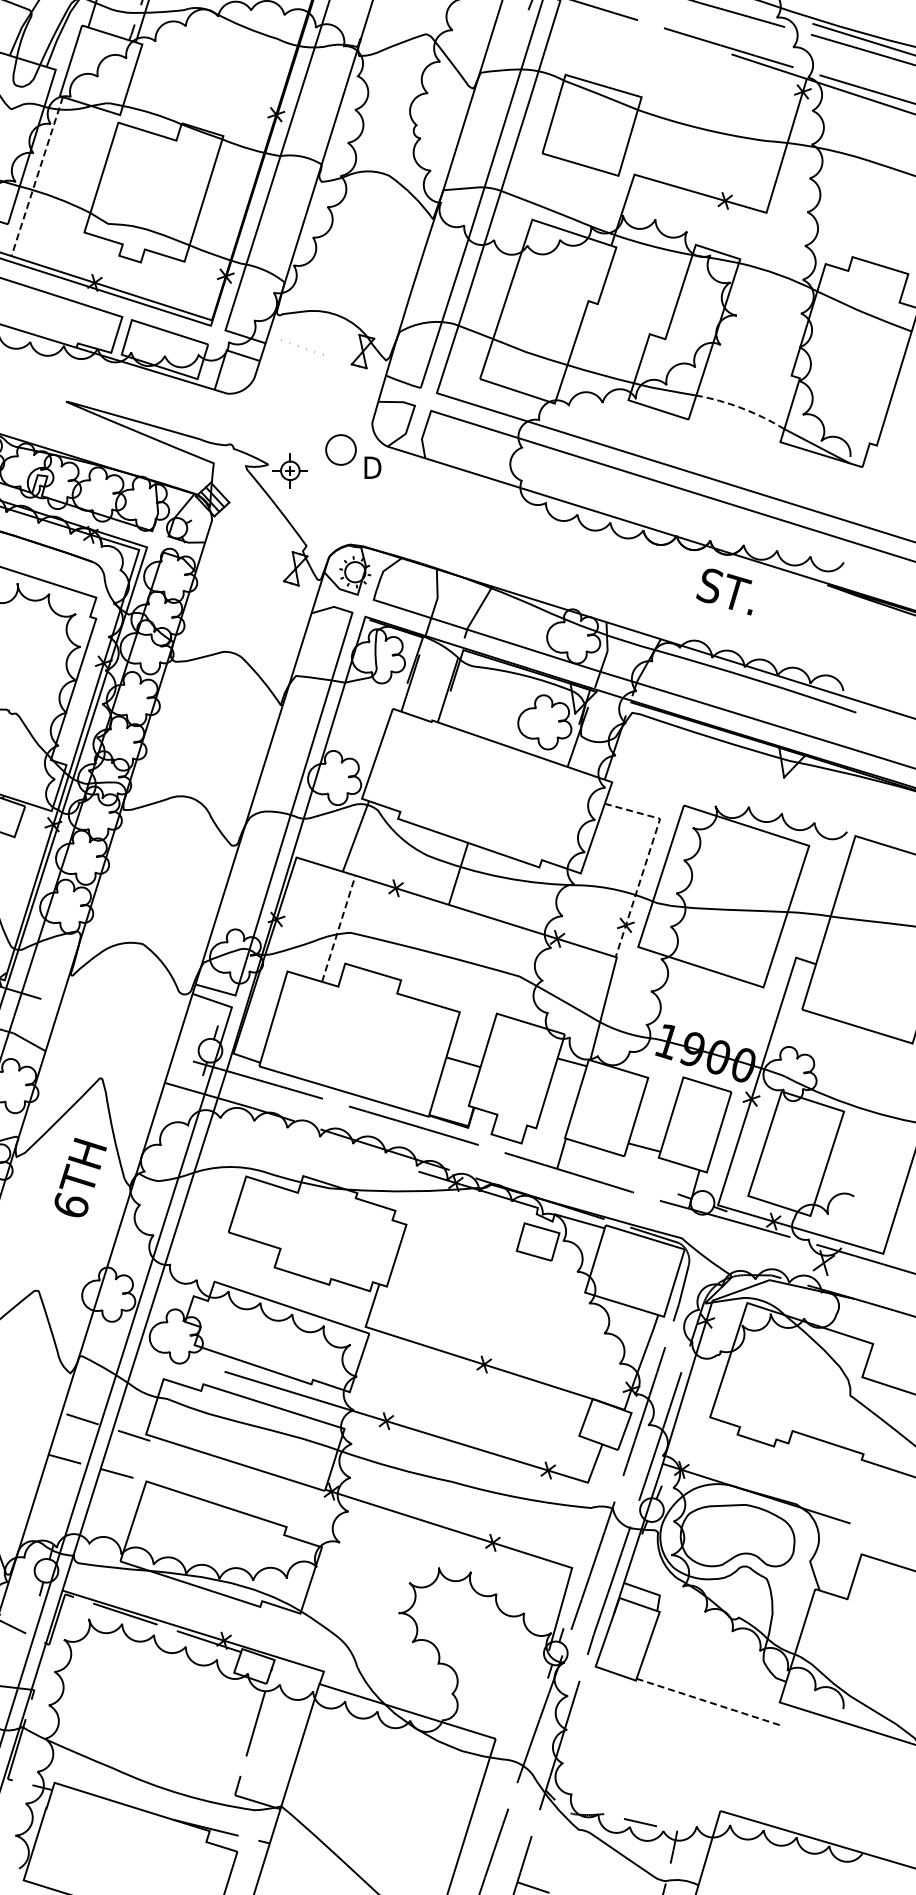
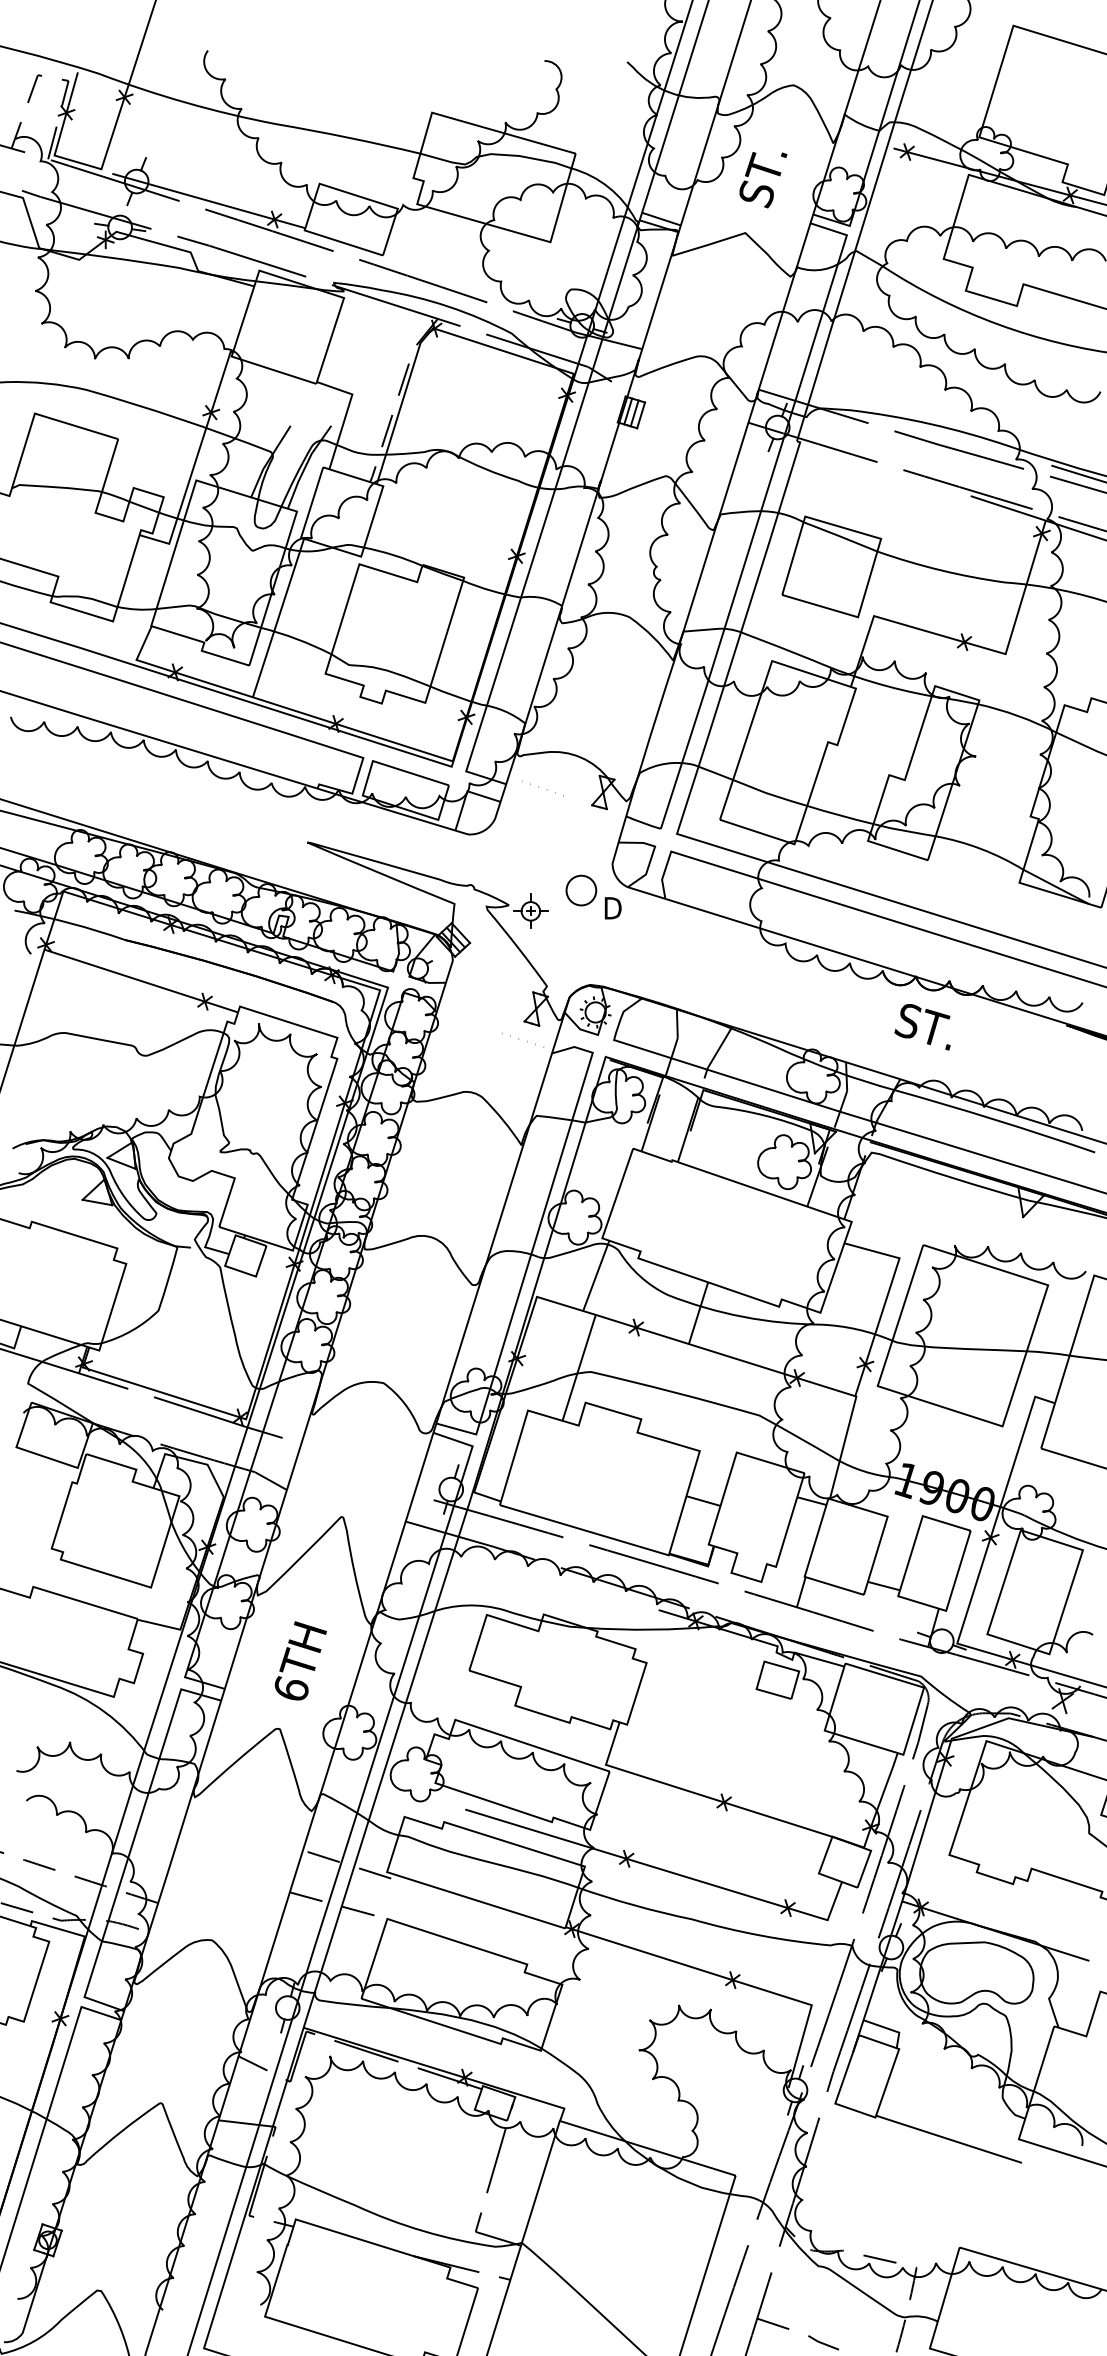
line: (37, 177) -> (278, 618), dashed -> solid
line: (742, 407) -> (981, 848), dashed -> solid
text: (724, 592) -> (922, 1027), moved
line: (278, 598) -> (519, 1038), added
line: (647, 860) -> (886, 1299), dashed -> solid
line: (339, 928) -> (579, 1367), dashed -> solid
text: (80, 1177) -> (300, 1660), moved
line: (710, 1702) -> (949, 2139), dashed -> solid

